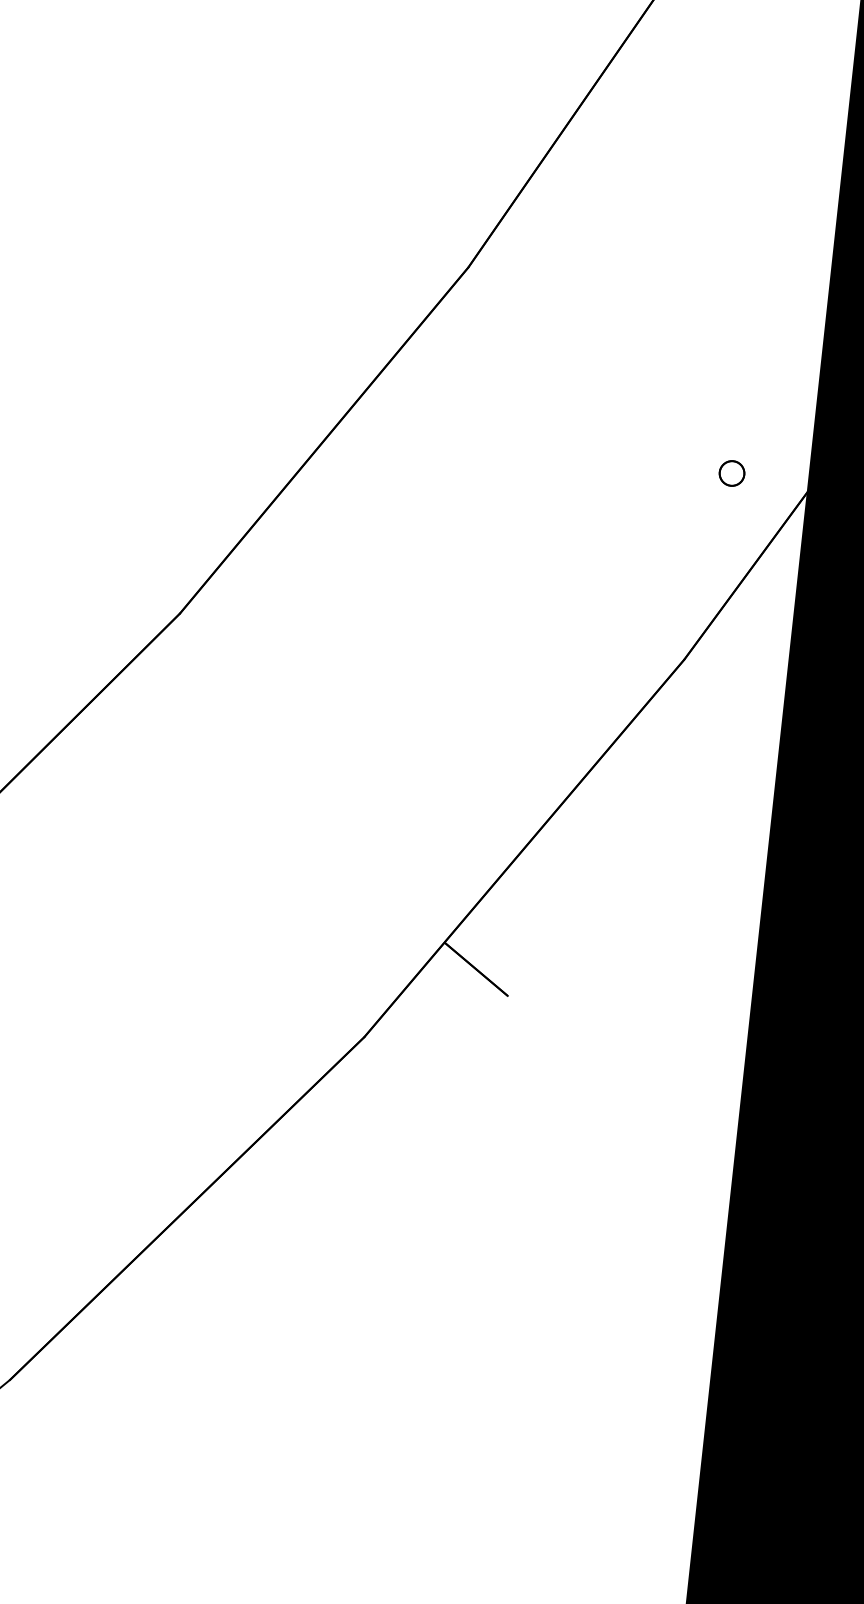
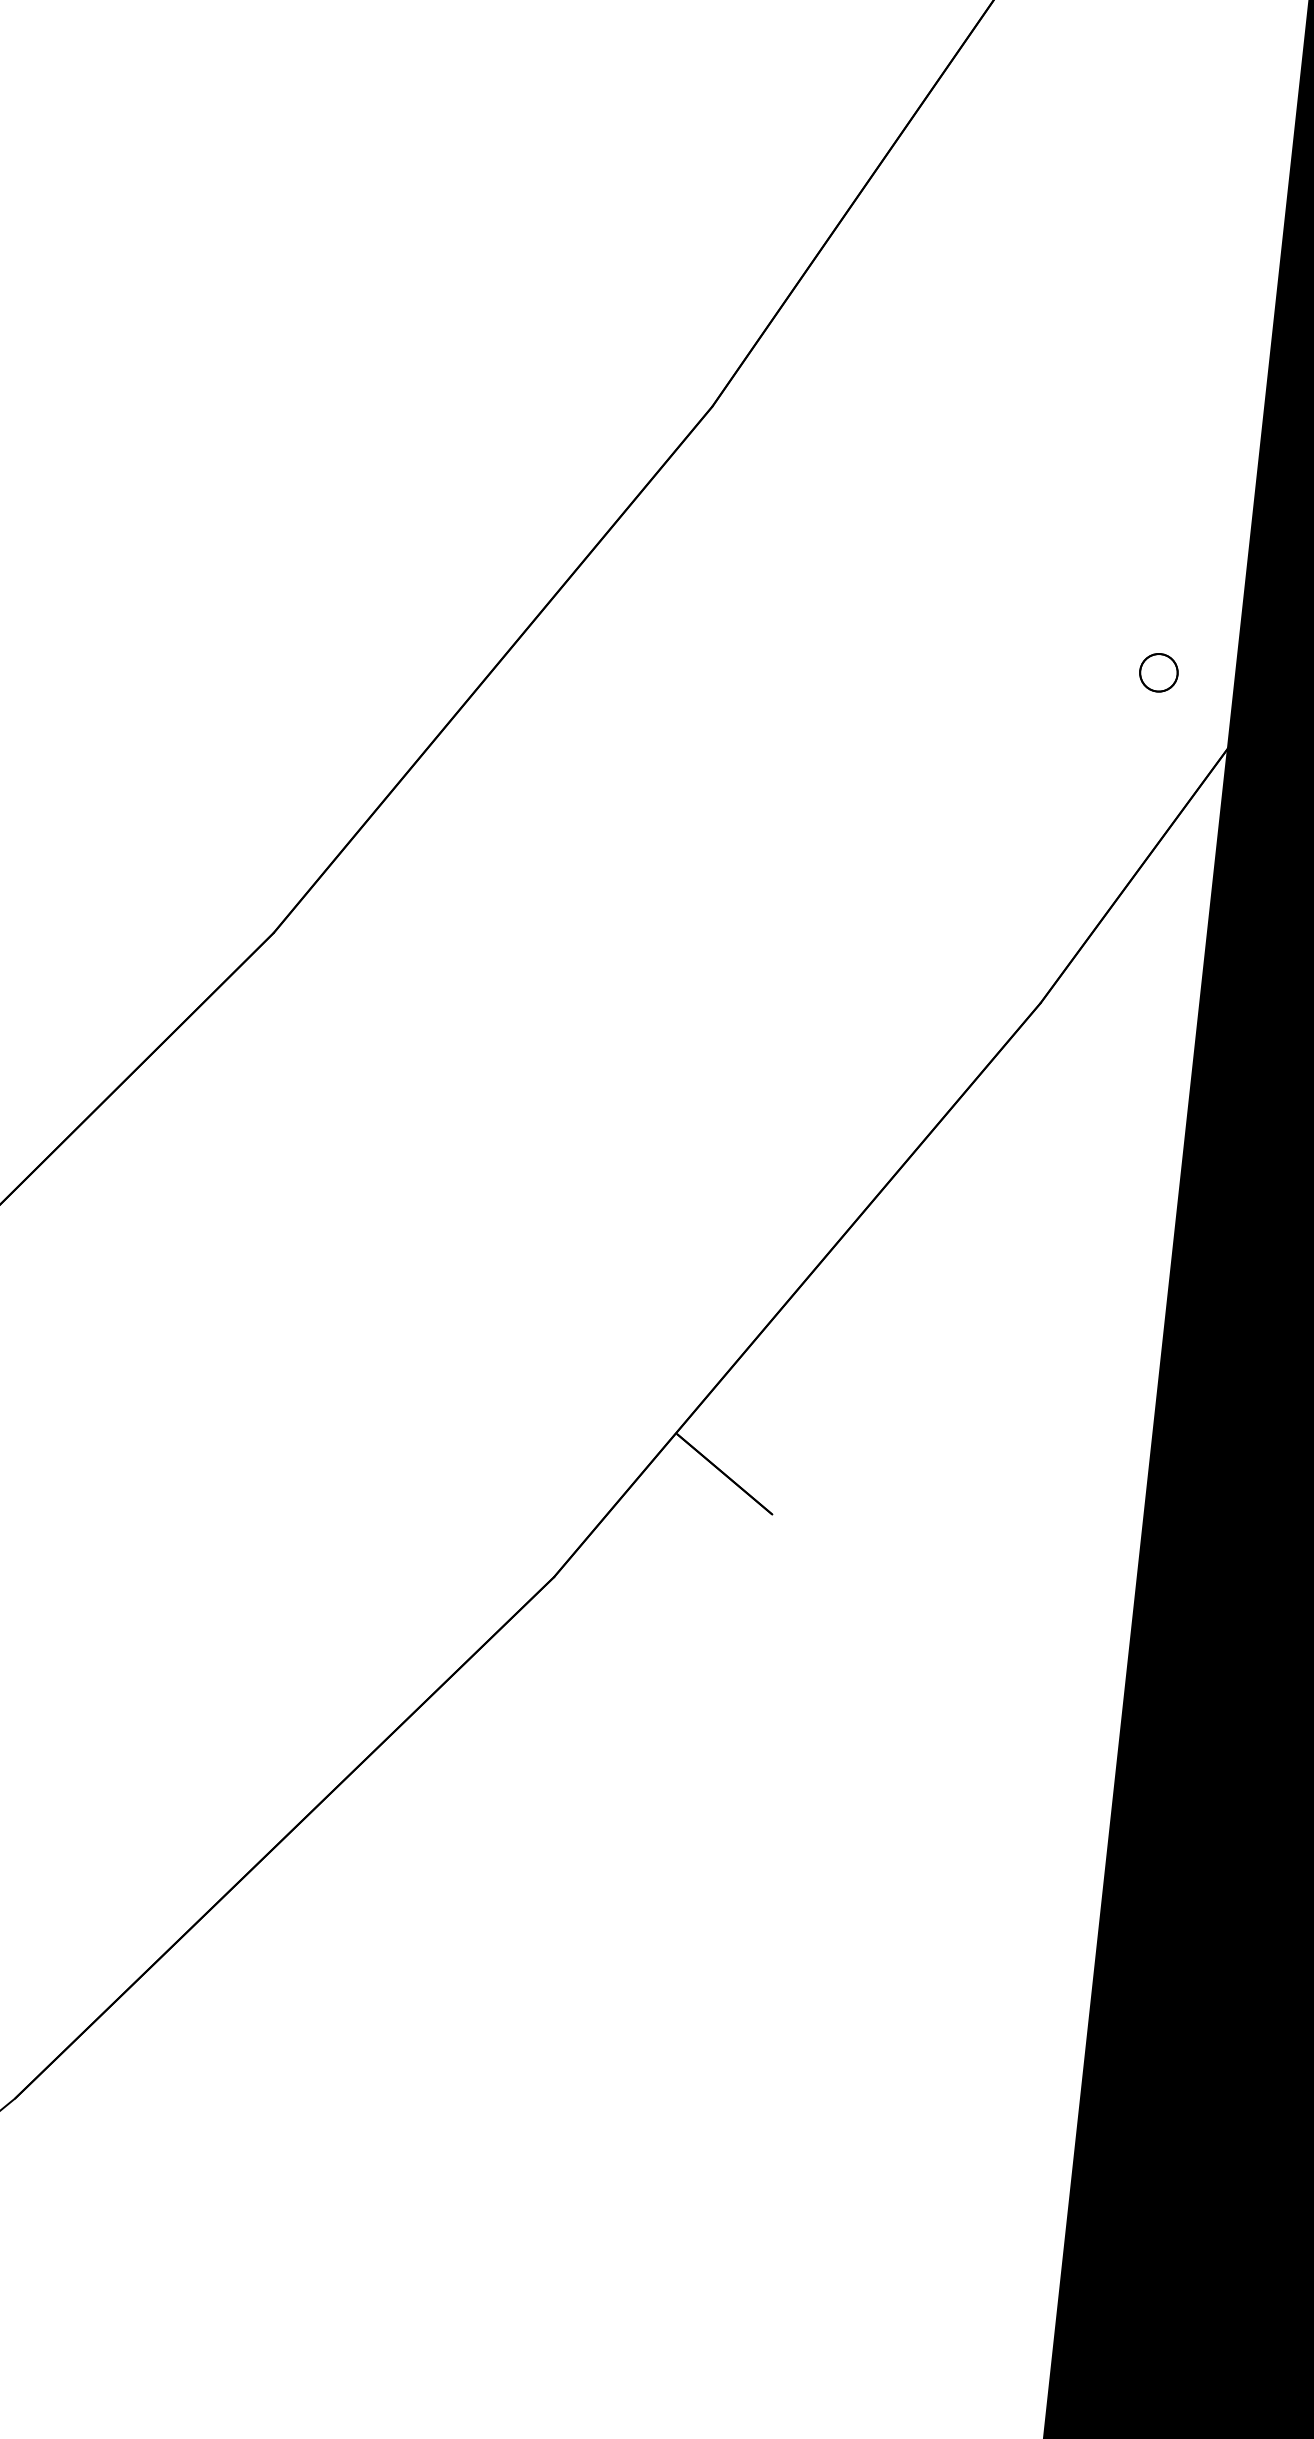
part: (731, 473) -> (1158, 672), moved

